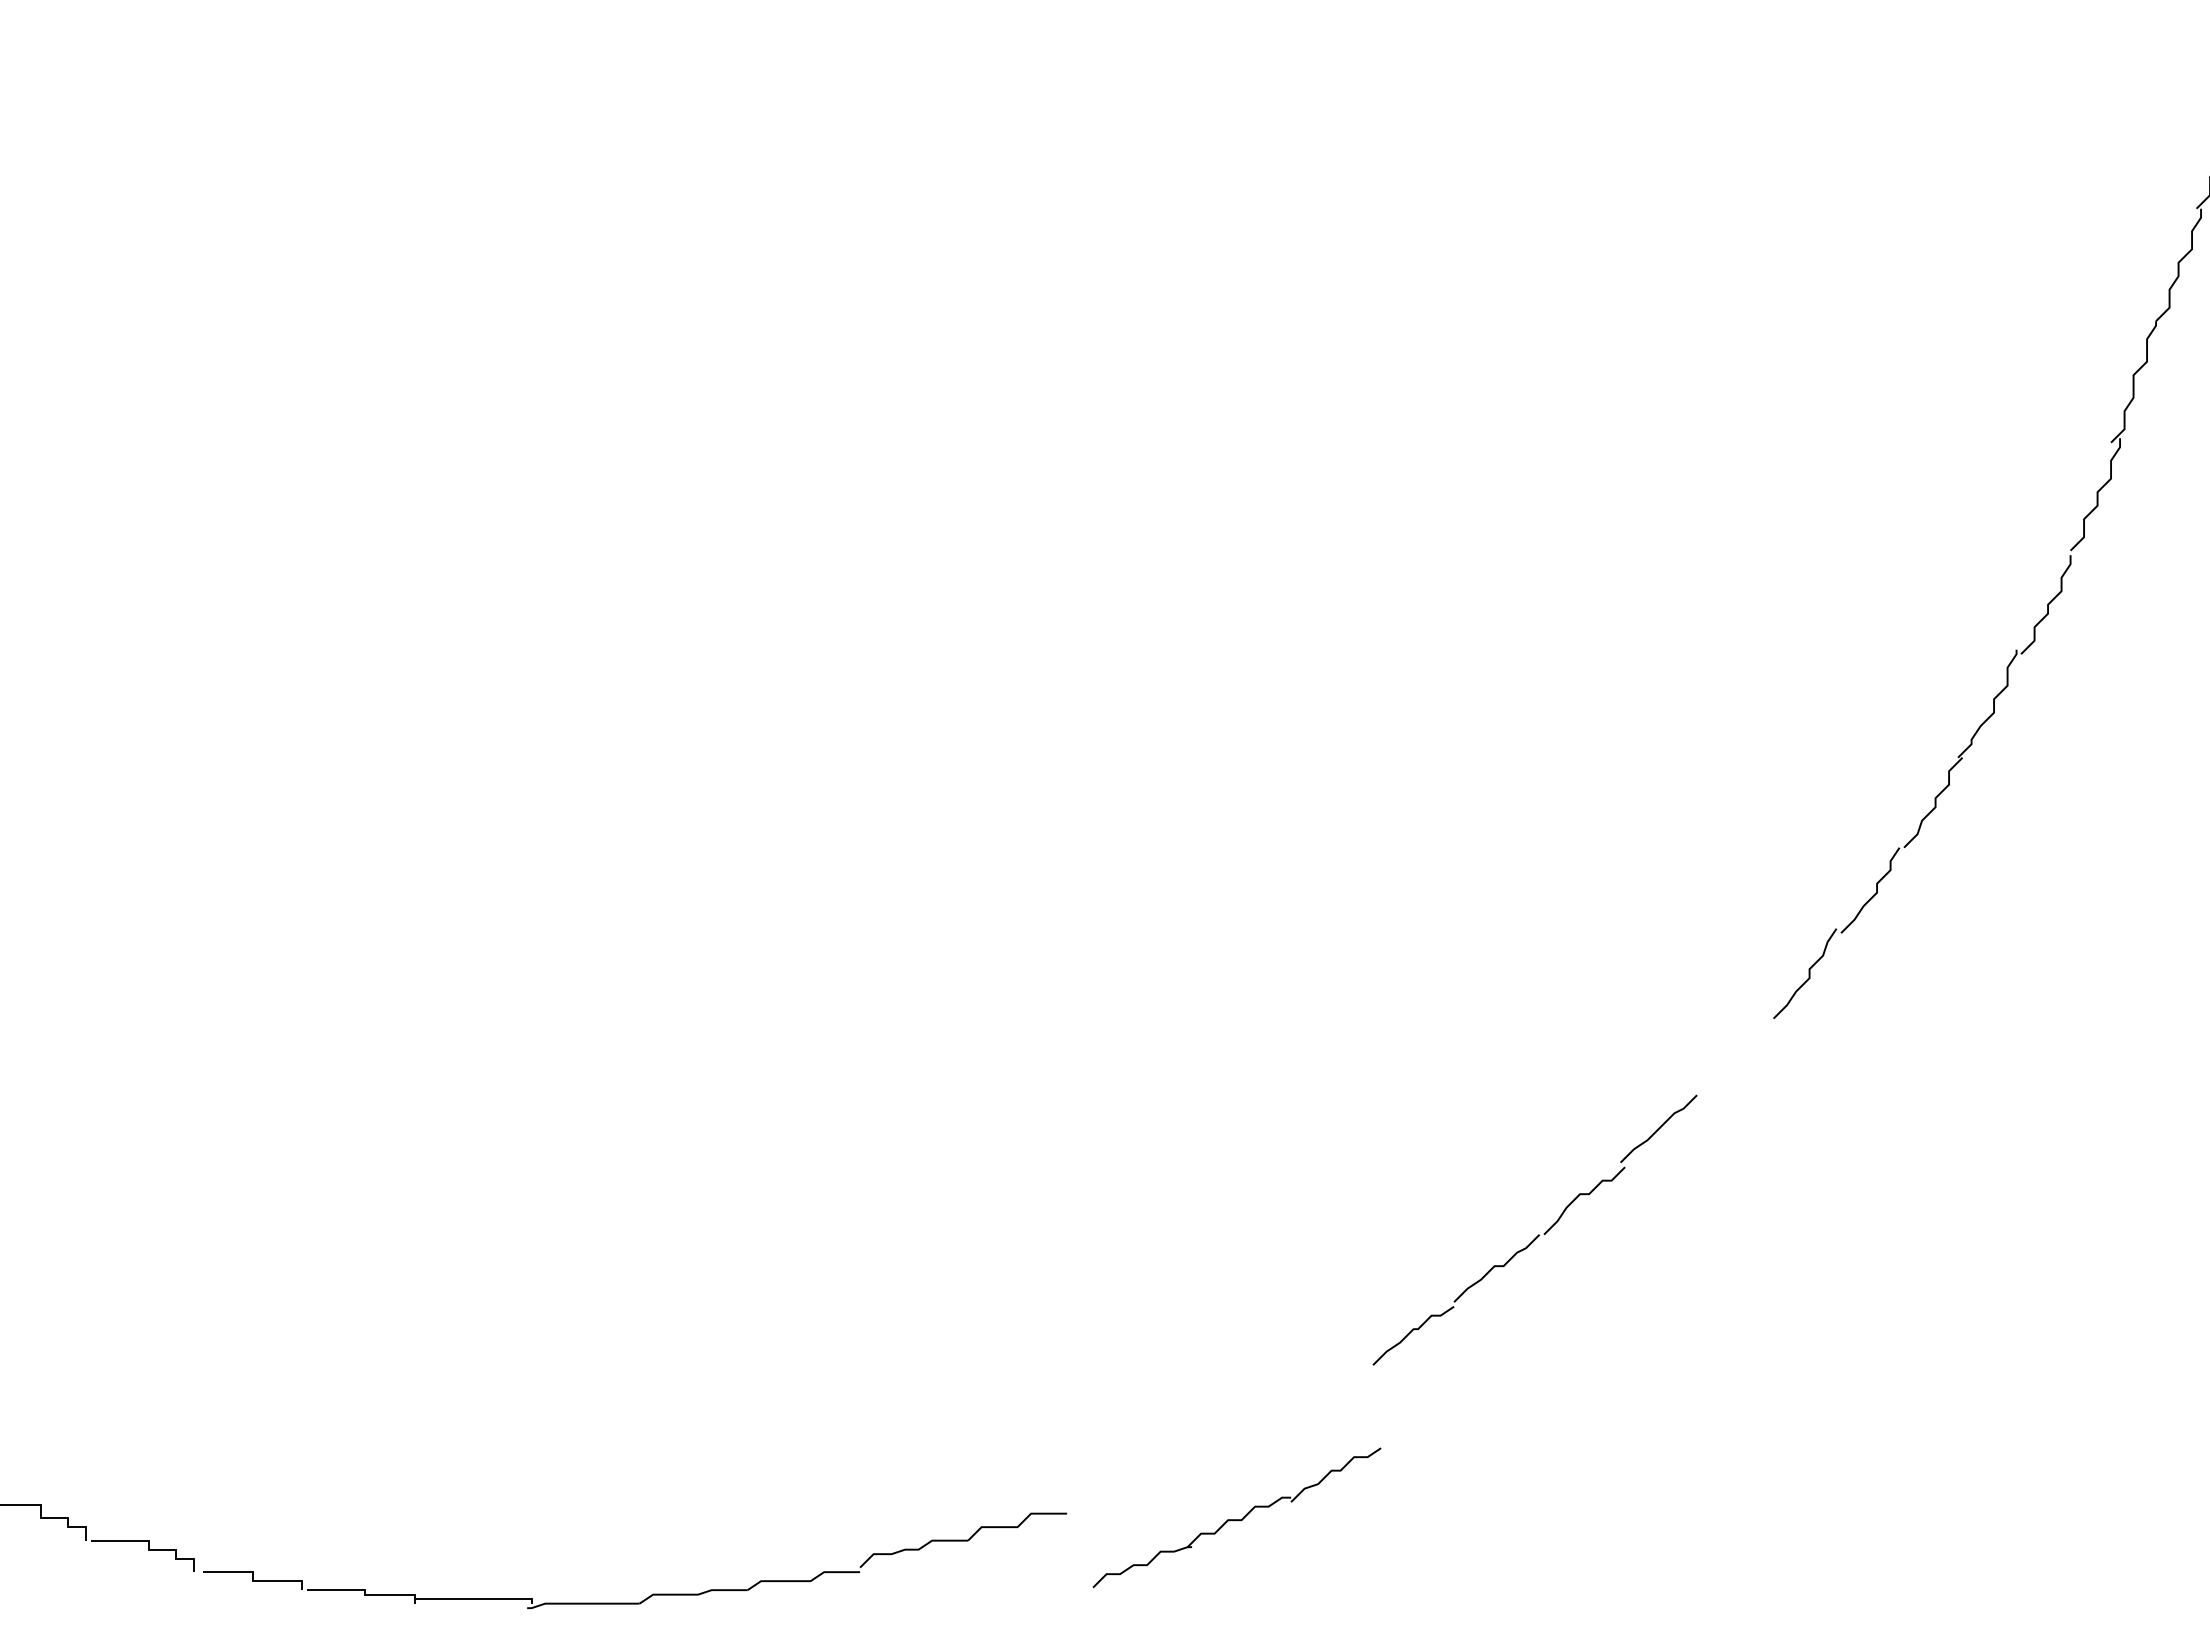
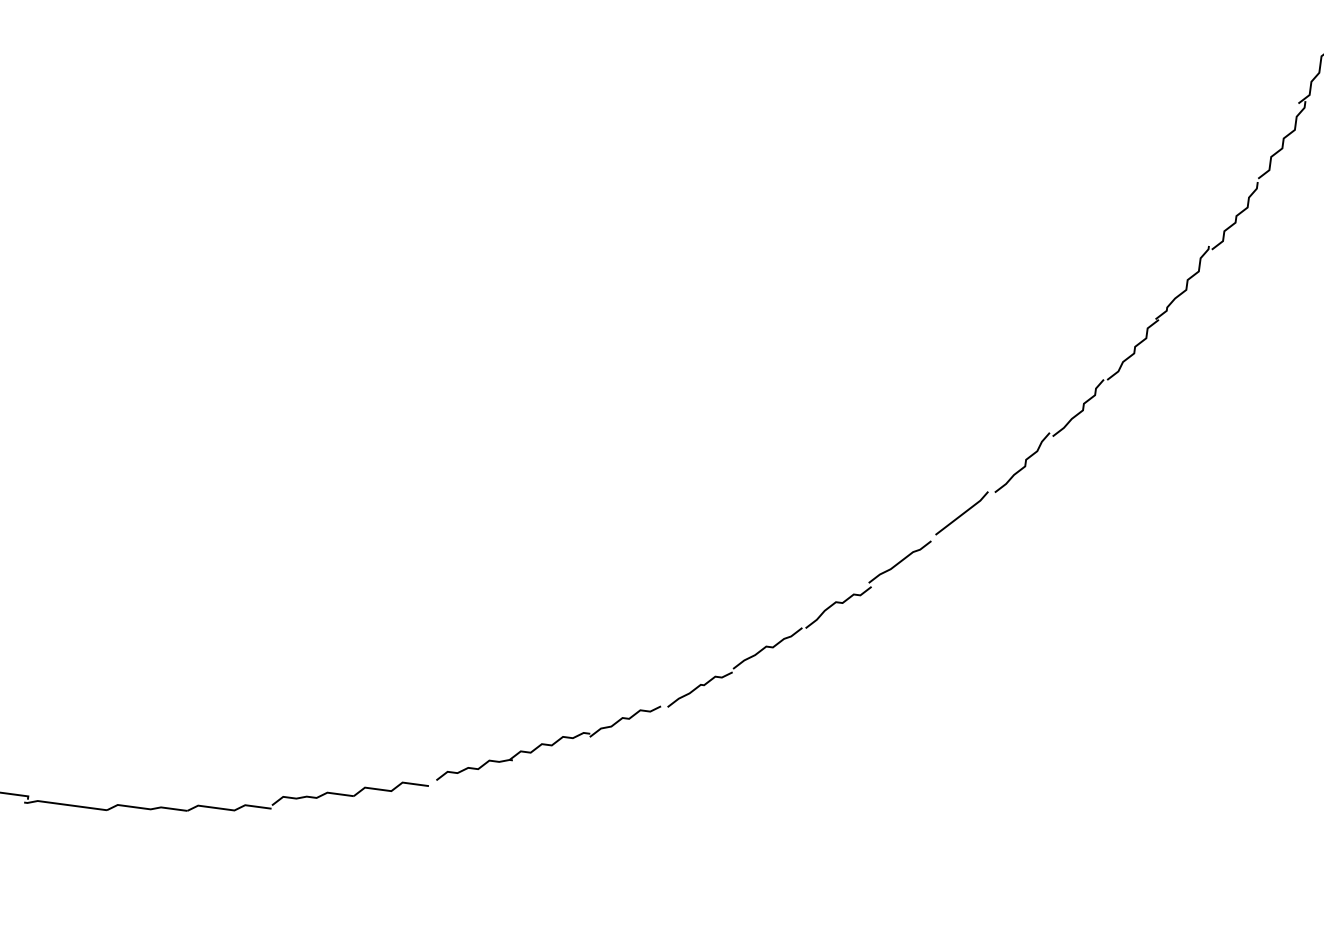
curve: (1733, 1052) -> (962, 513), added
part: (1236, 1517) -> (548, 743), moved

